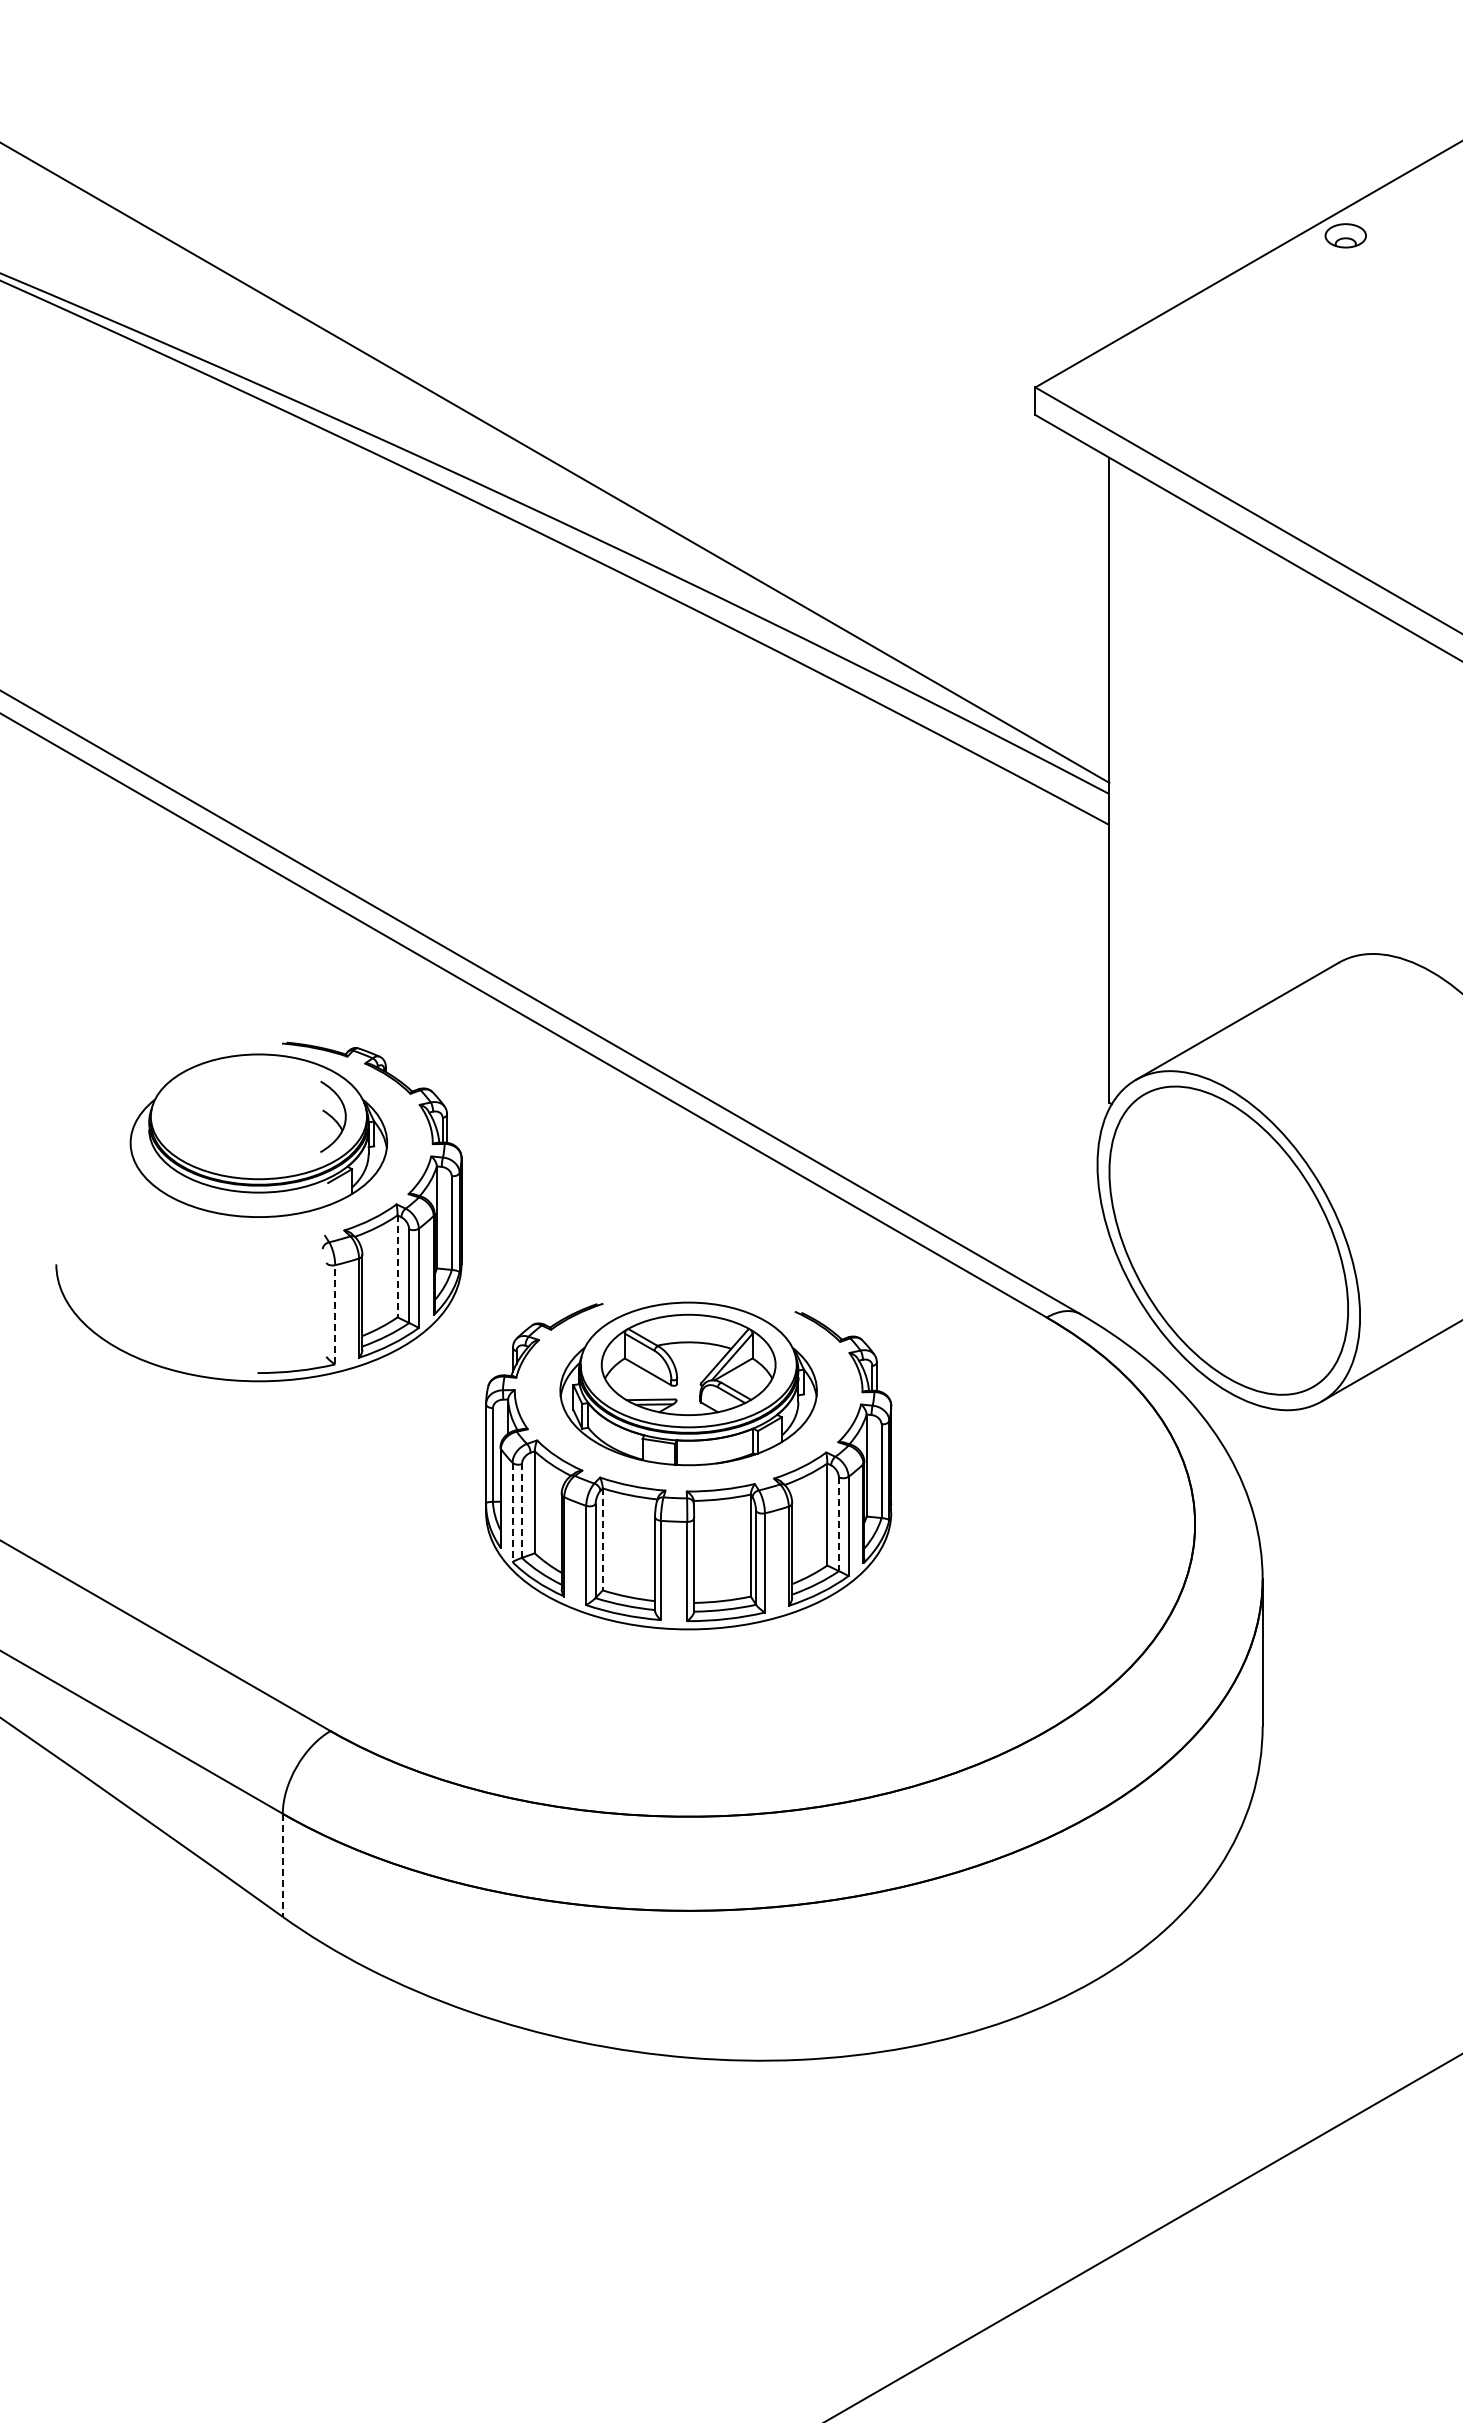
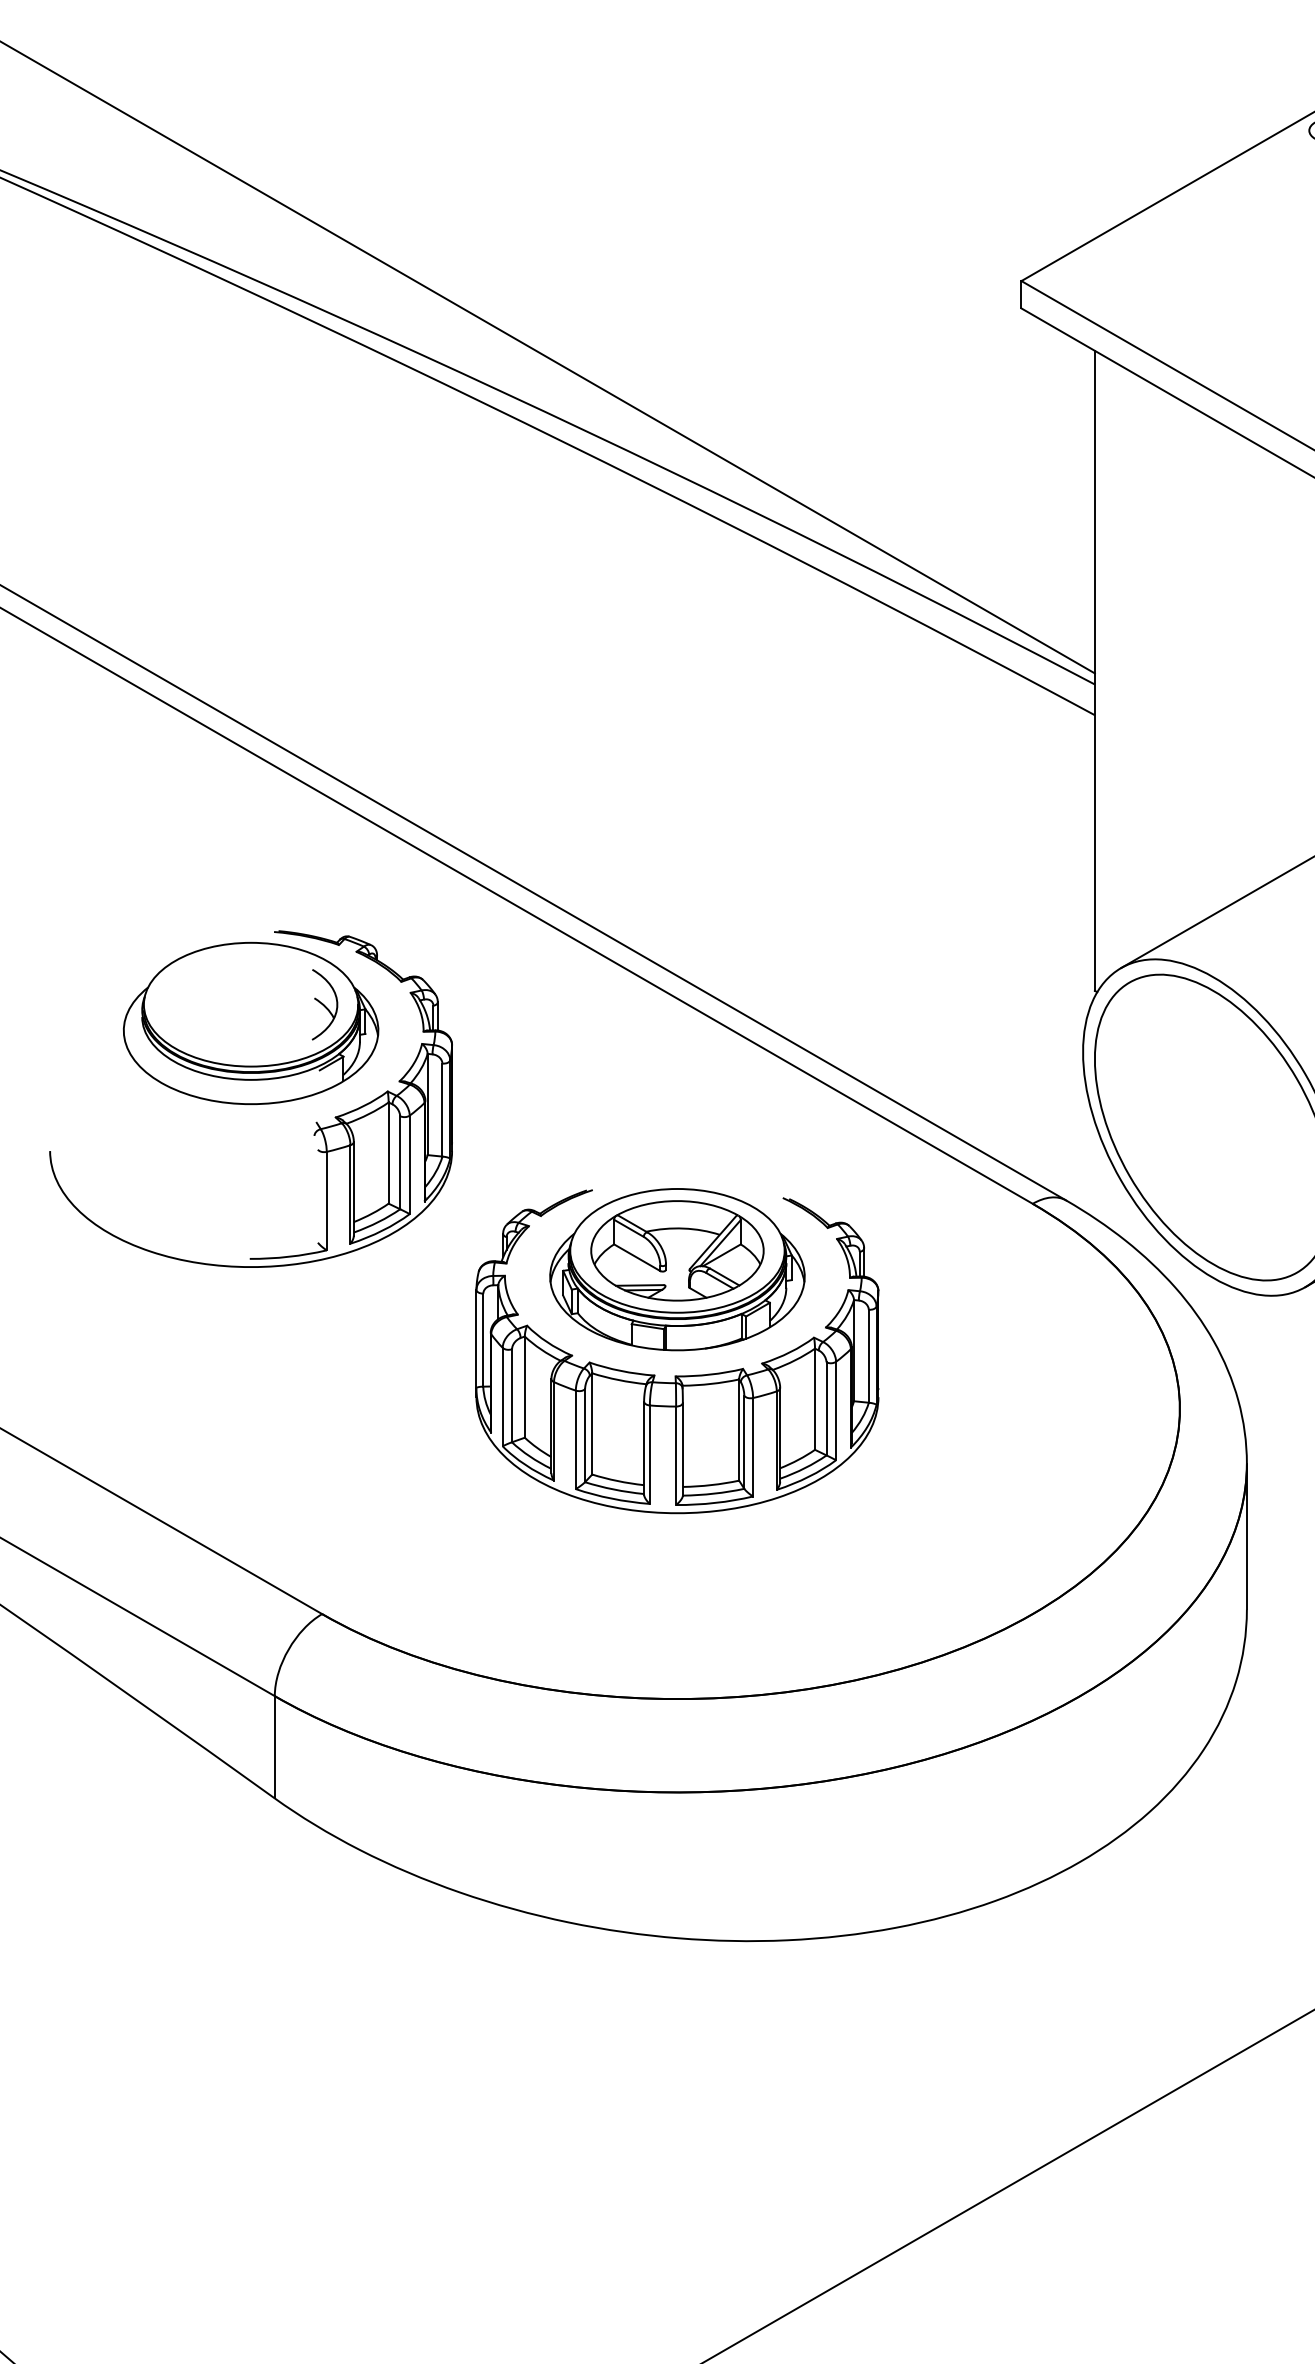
line: (397, 1266) -> (388, 1153), dashed -> solid
line: (335, 1314) -> (327, 1200), dashed -> solid
line: (521, 1511) -> (511, 1396), dashed -> solid
line: (512, 1512) -> (502, 1397), dashed -> solid
line: (838, 1524) -> (826, 1409), dashed -> solid
line: (602, 1539) -> (591, 1424), dashed -> solid
line: (282, 1865) -> (274, 1747), dashed -> solid

